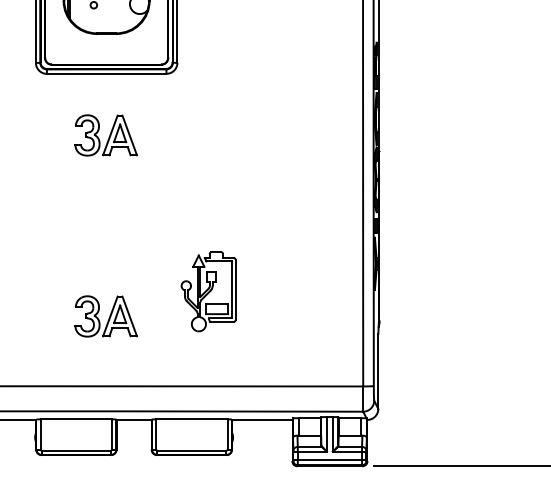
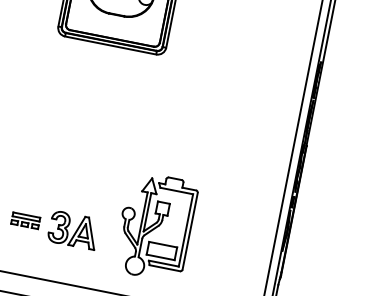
part: (105, 135) -> (100, 92), removed
part: (208, 291) -> (155, 226), size x1.67
part: (43, 316) -> (25, 220), added

